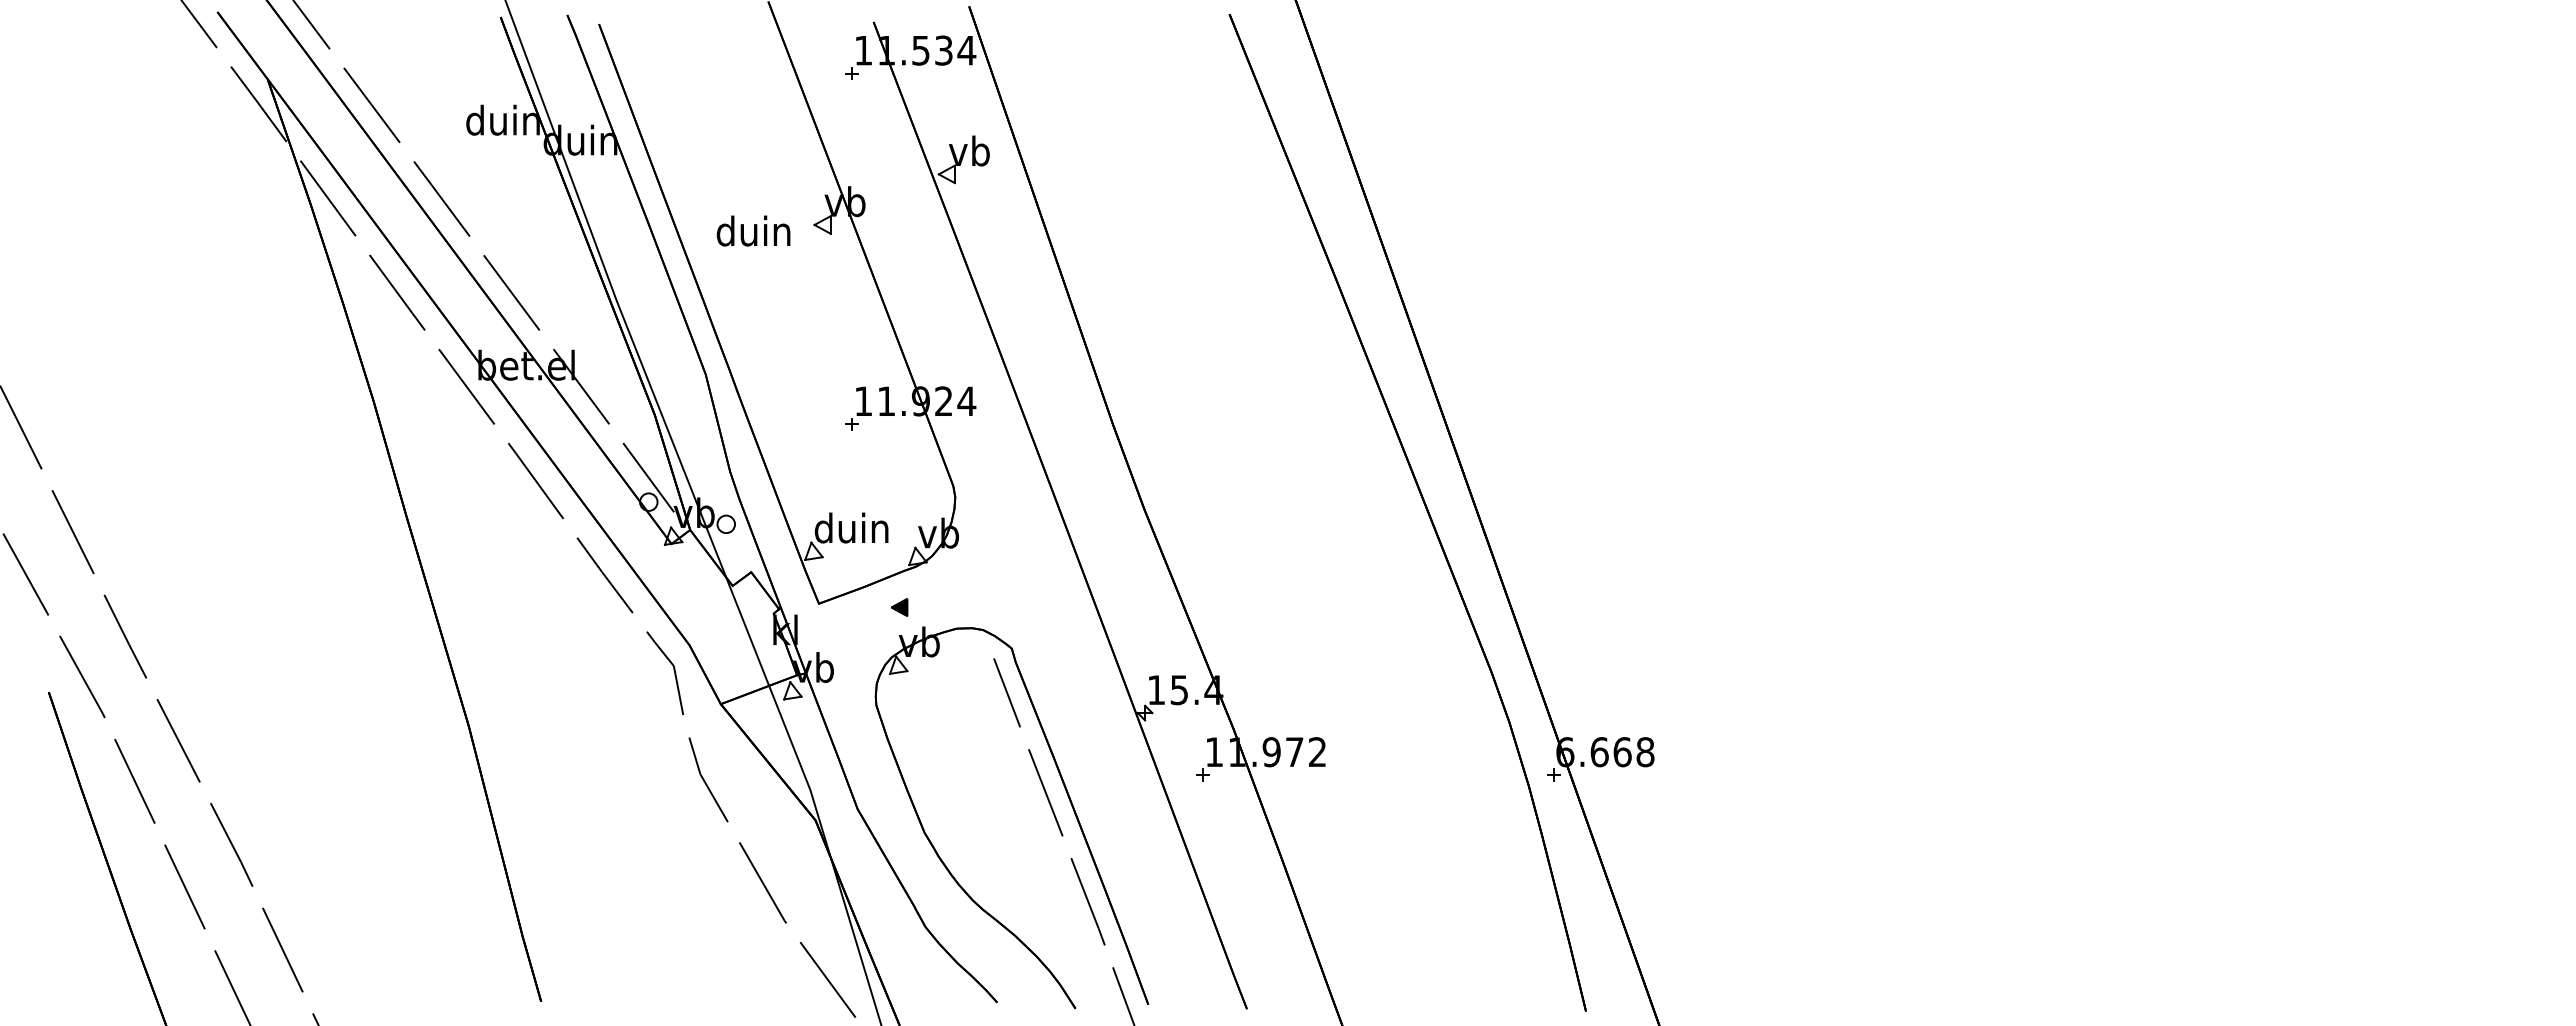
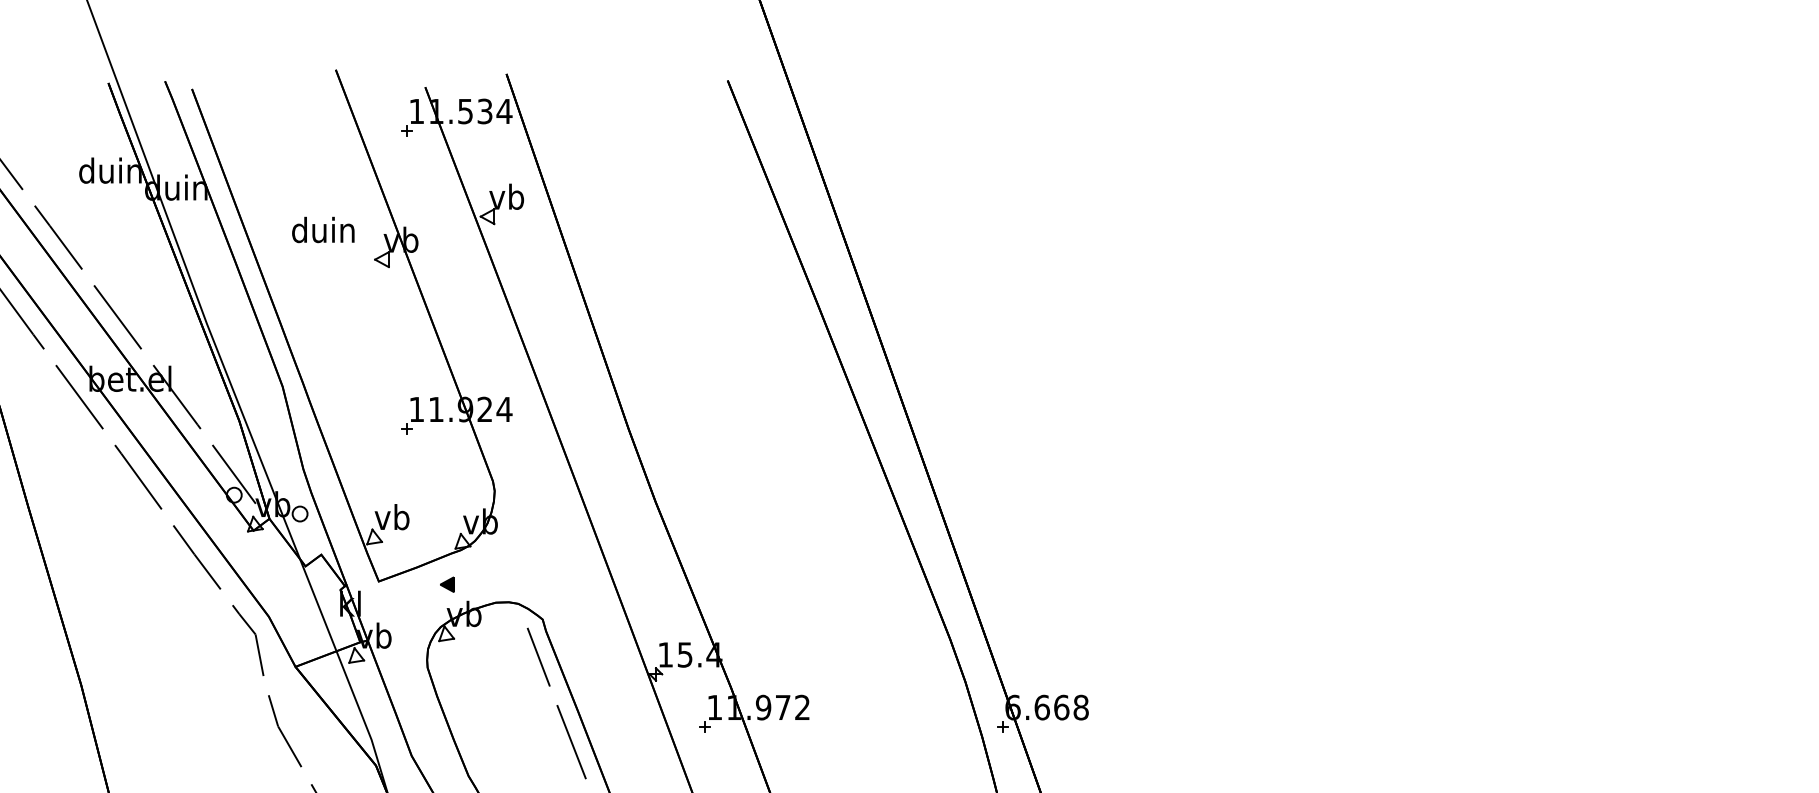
text: (753, 230) -> (323, 229), moved
text: (851, 527) -> (406, 516), duin -> vb

